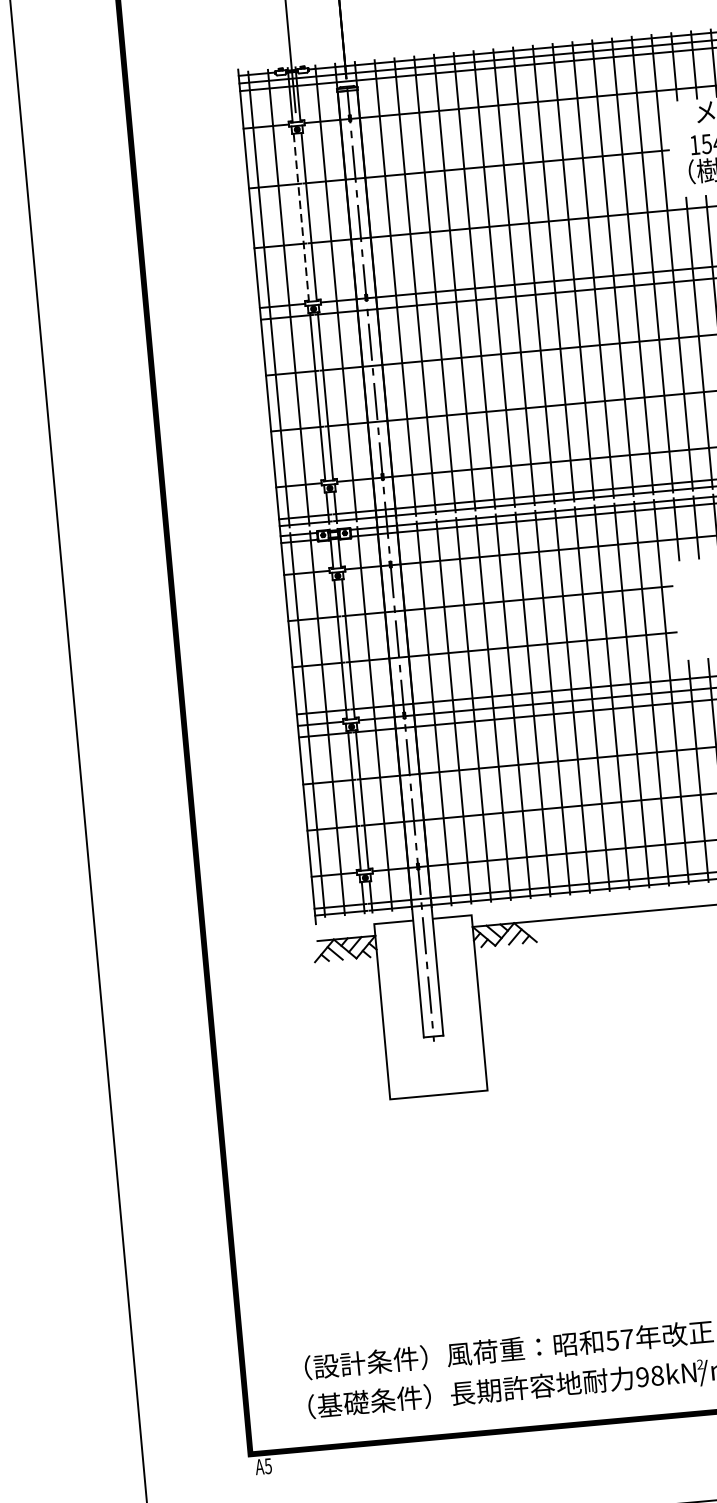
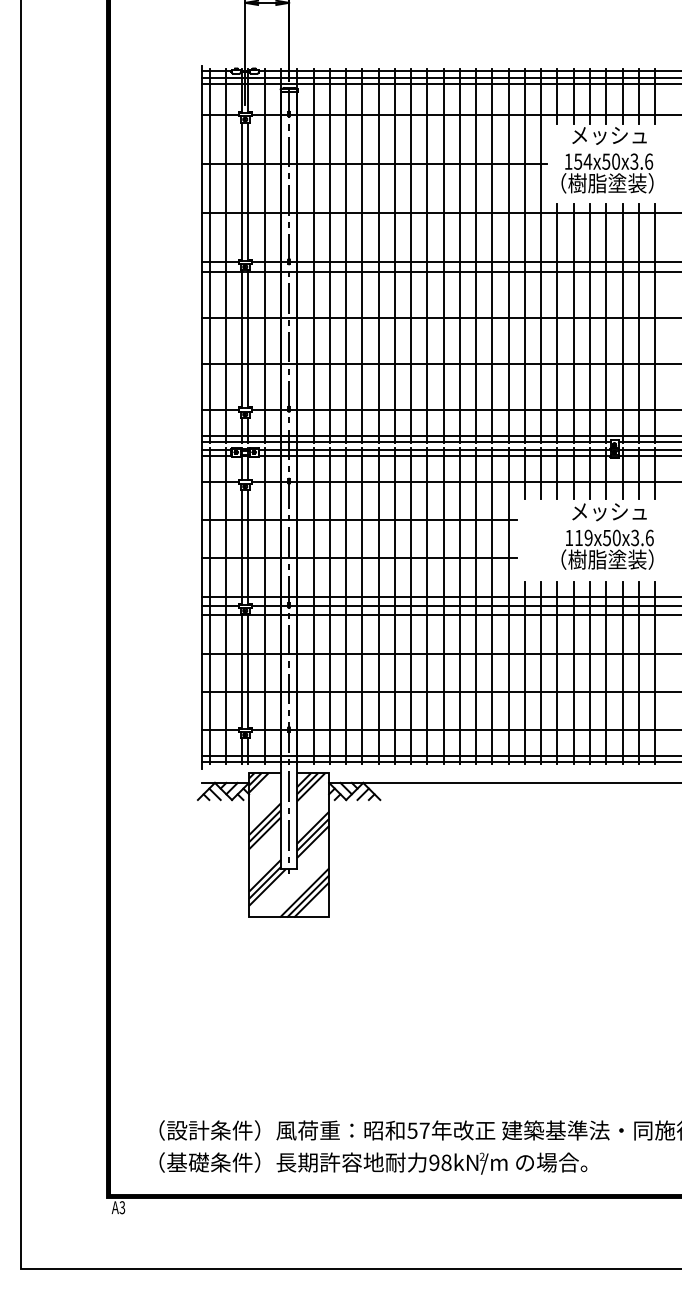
line: (302, 218) -> (242, 192), dashed -> solid
hatch: (431, 1007) -> (289, 845), added
text: (268, 1465) -> (122, 1207), A5 -> A3

